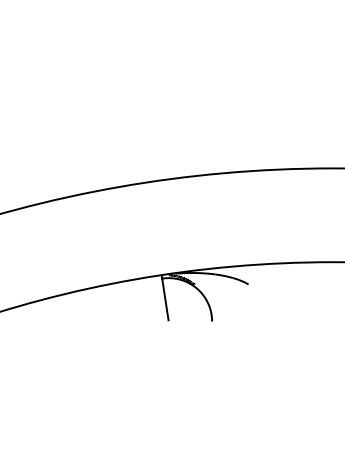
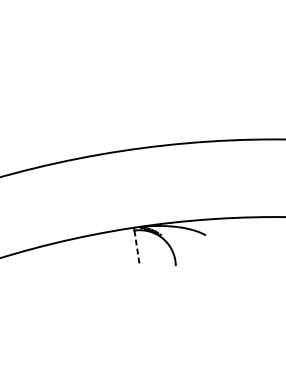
line: (165, 299) -> (137, 247), solid -> dashed

